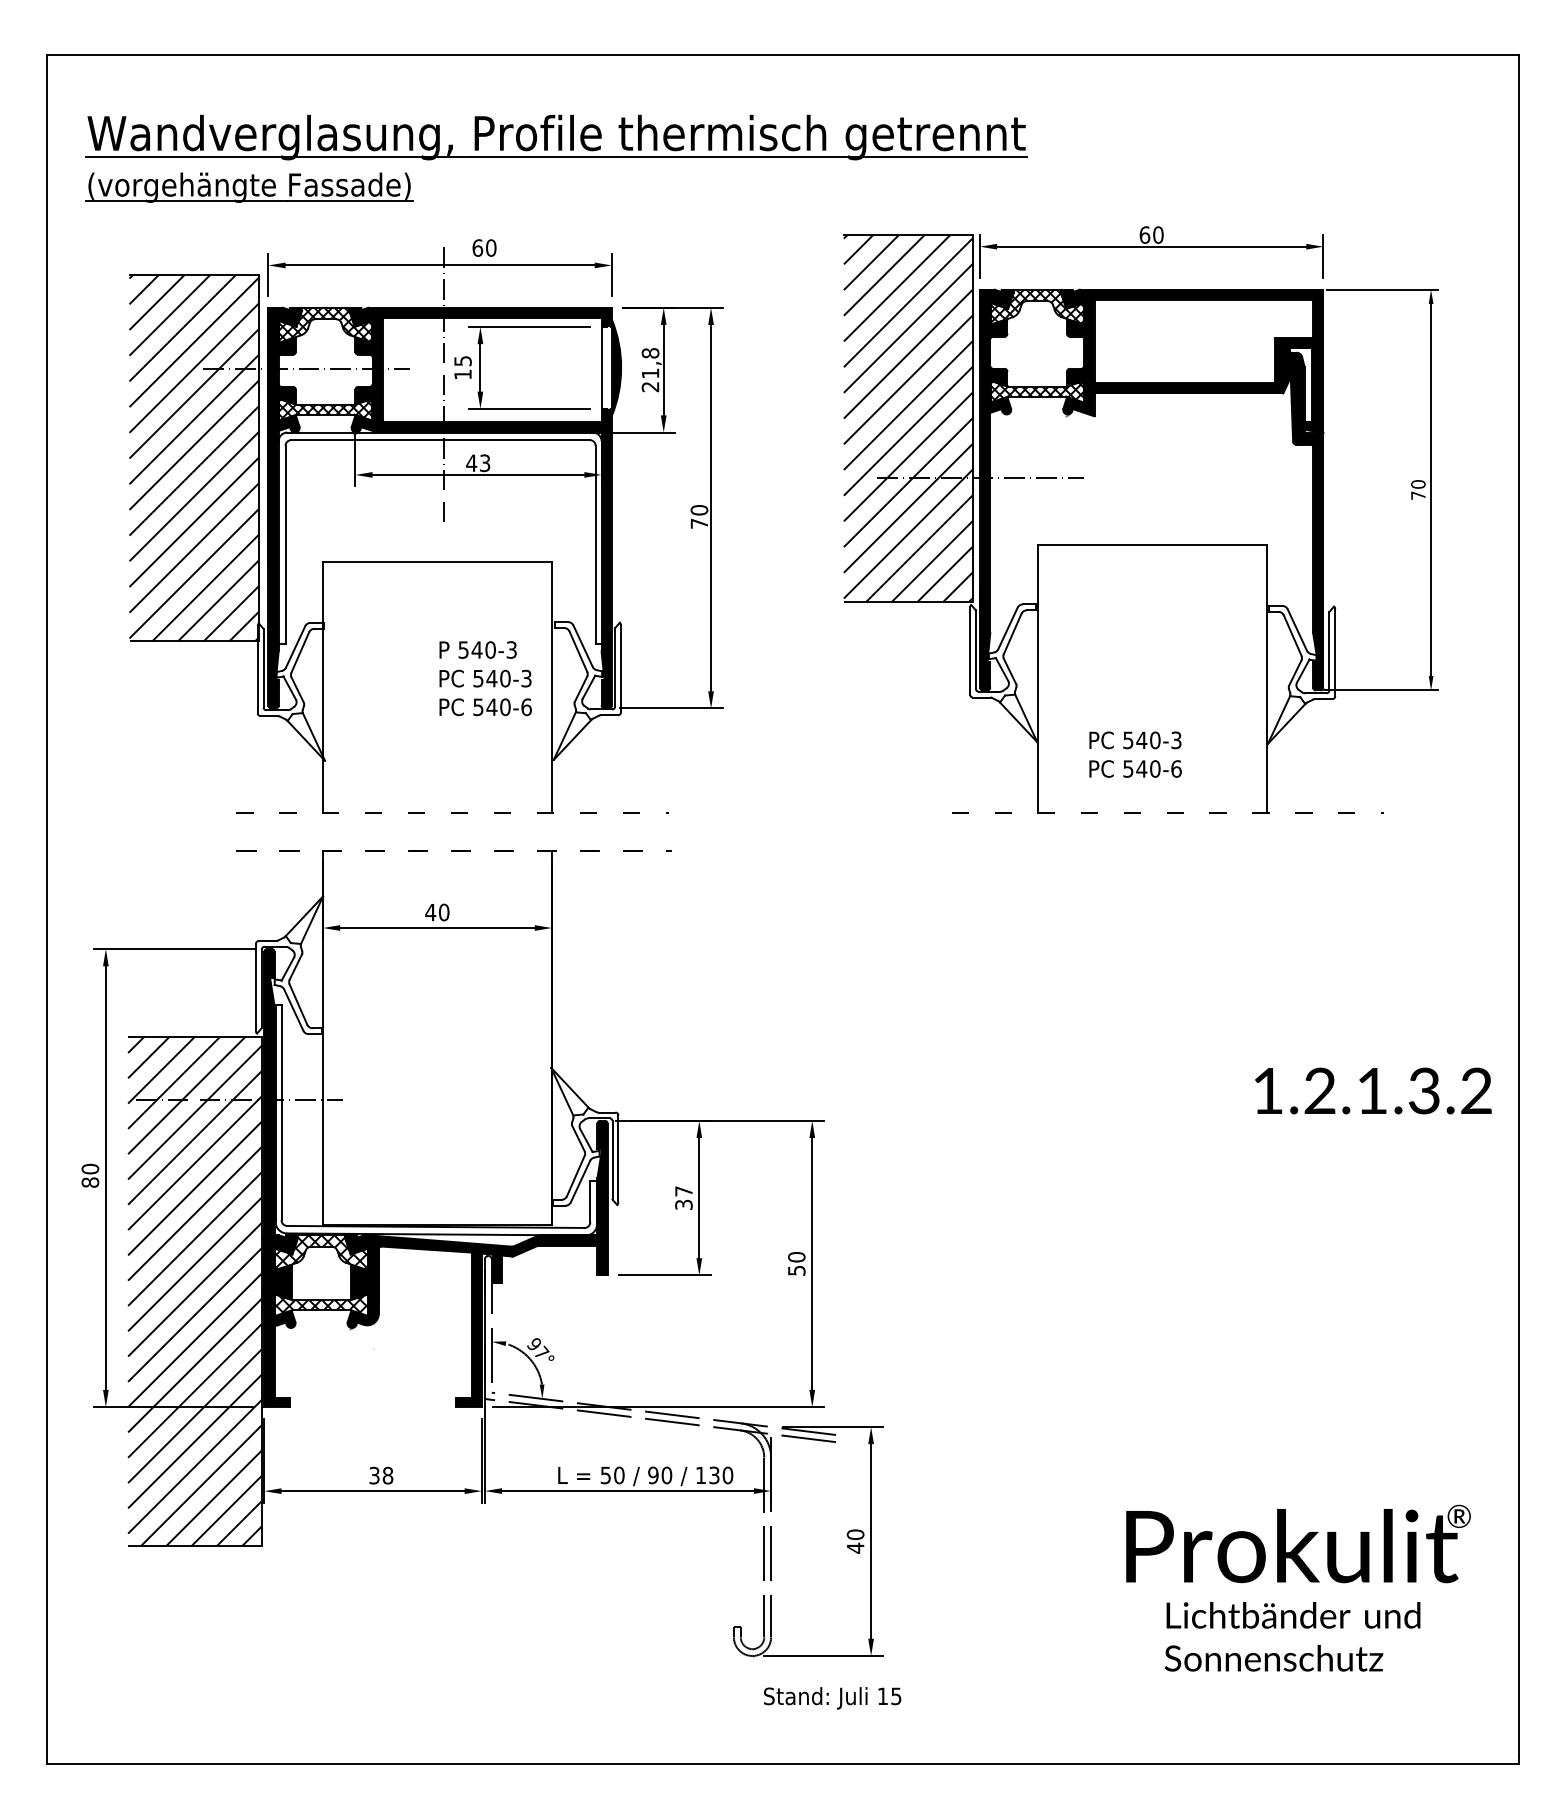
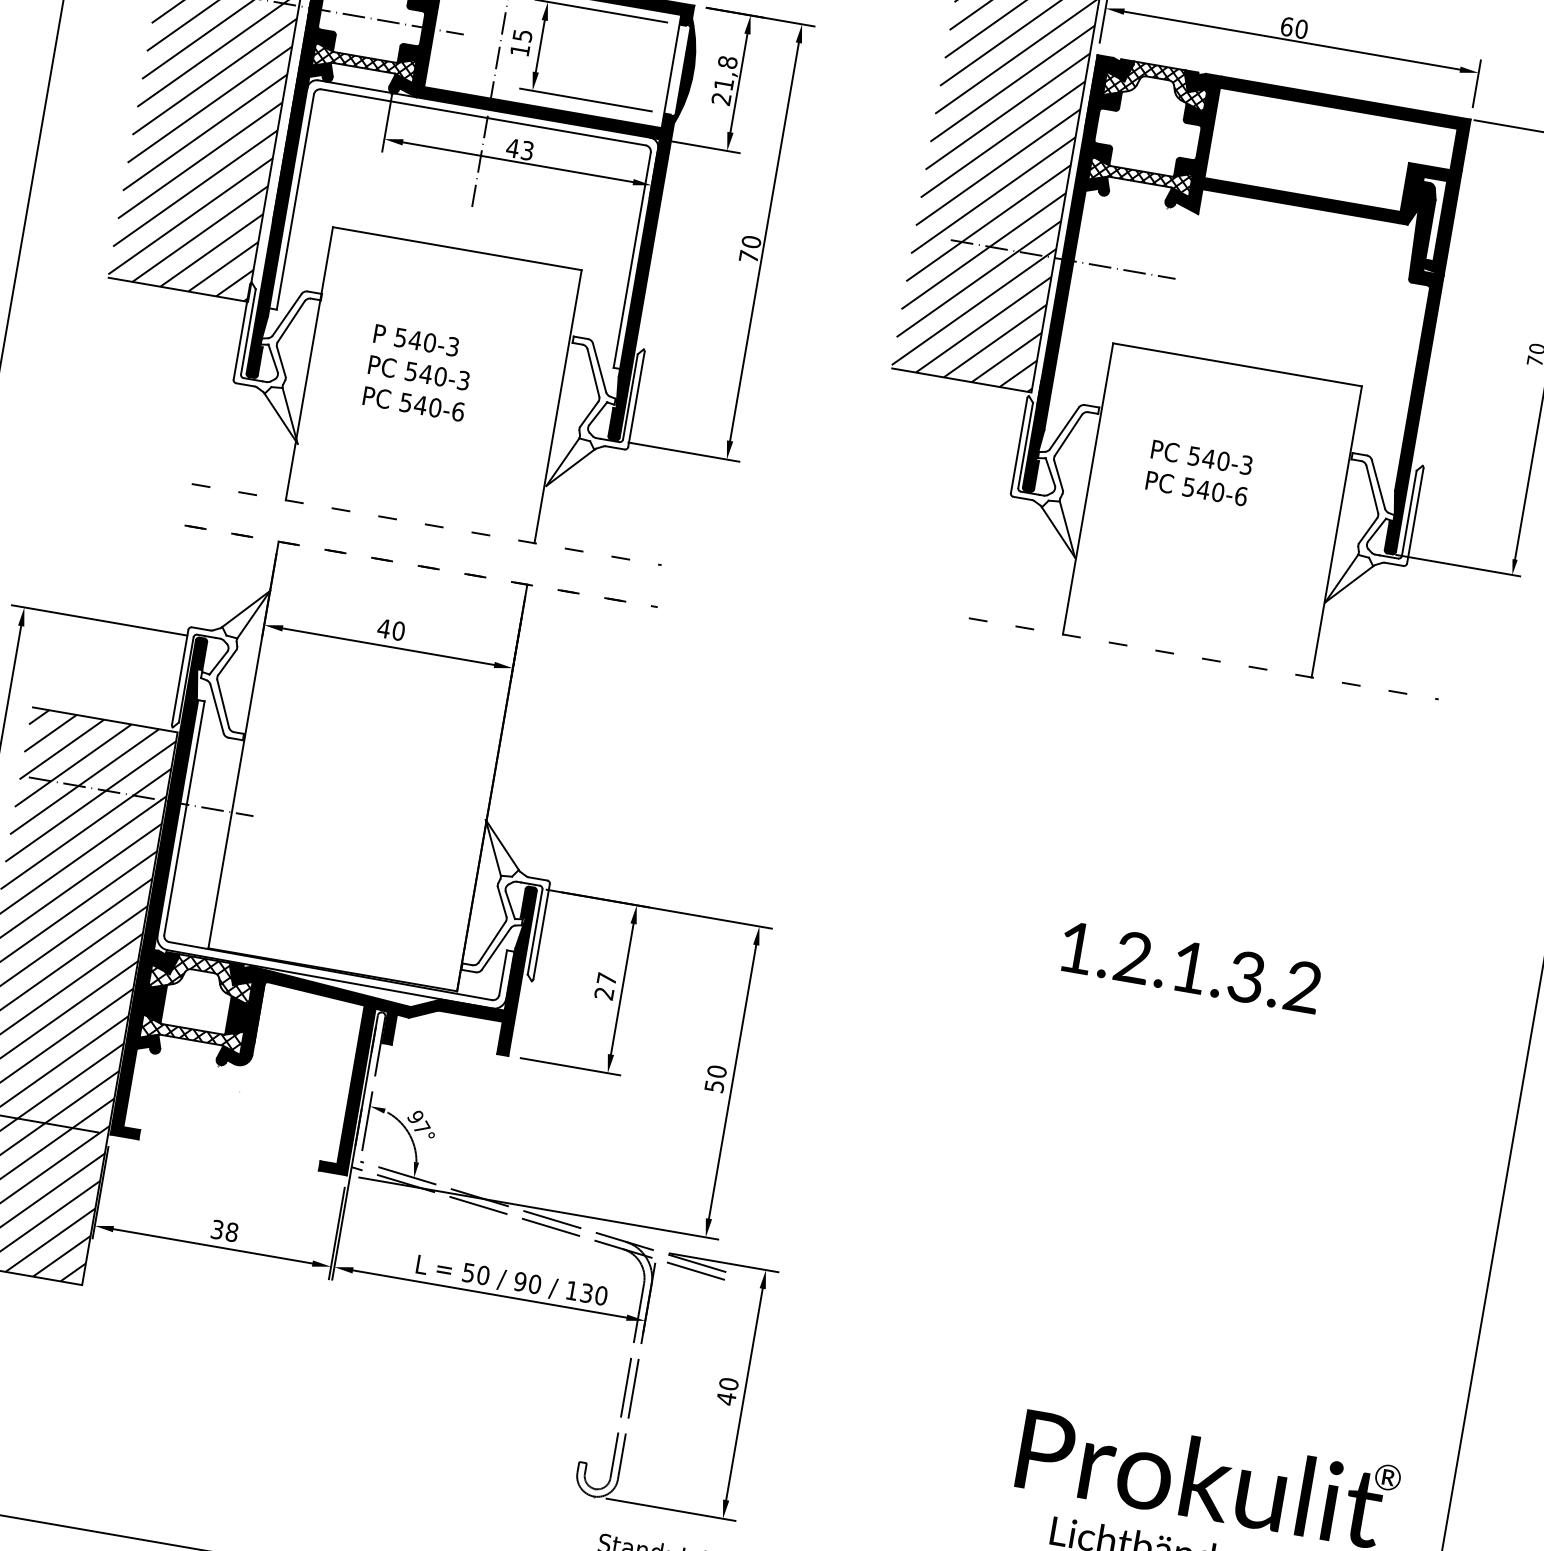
text: (485, 678) -> (419, 372), moved
text: (1135, 754) -> (1199, 472), moved
text: (1373, 1090) -> (1191, 967), moved
text: (683, 1204) -> (603, 993), 37 -> 27

